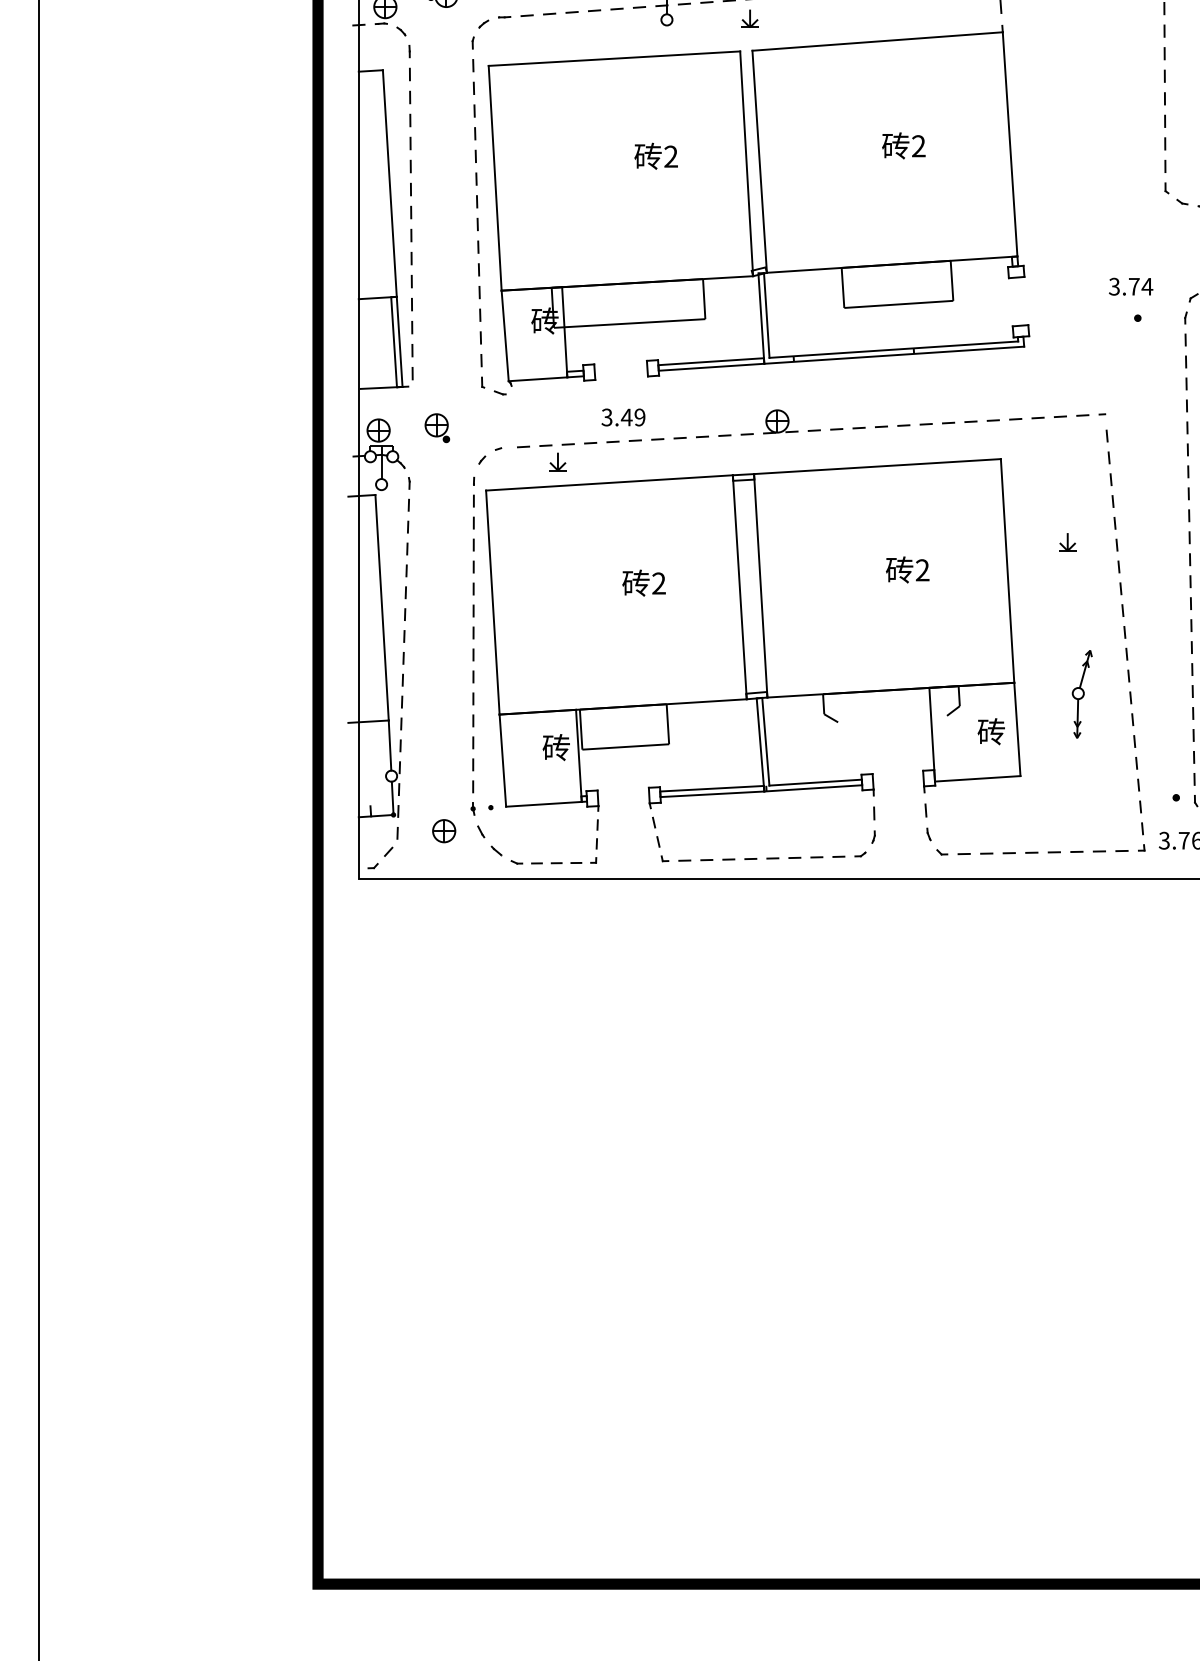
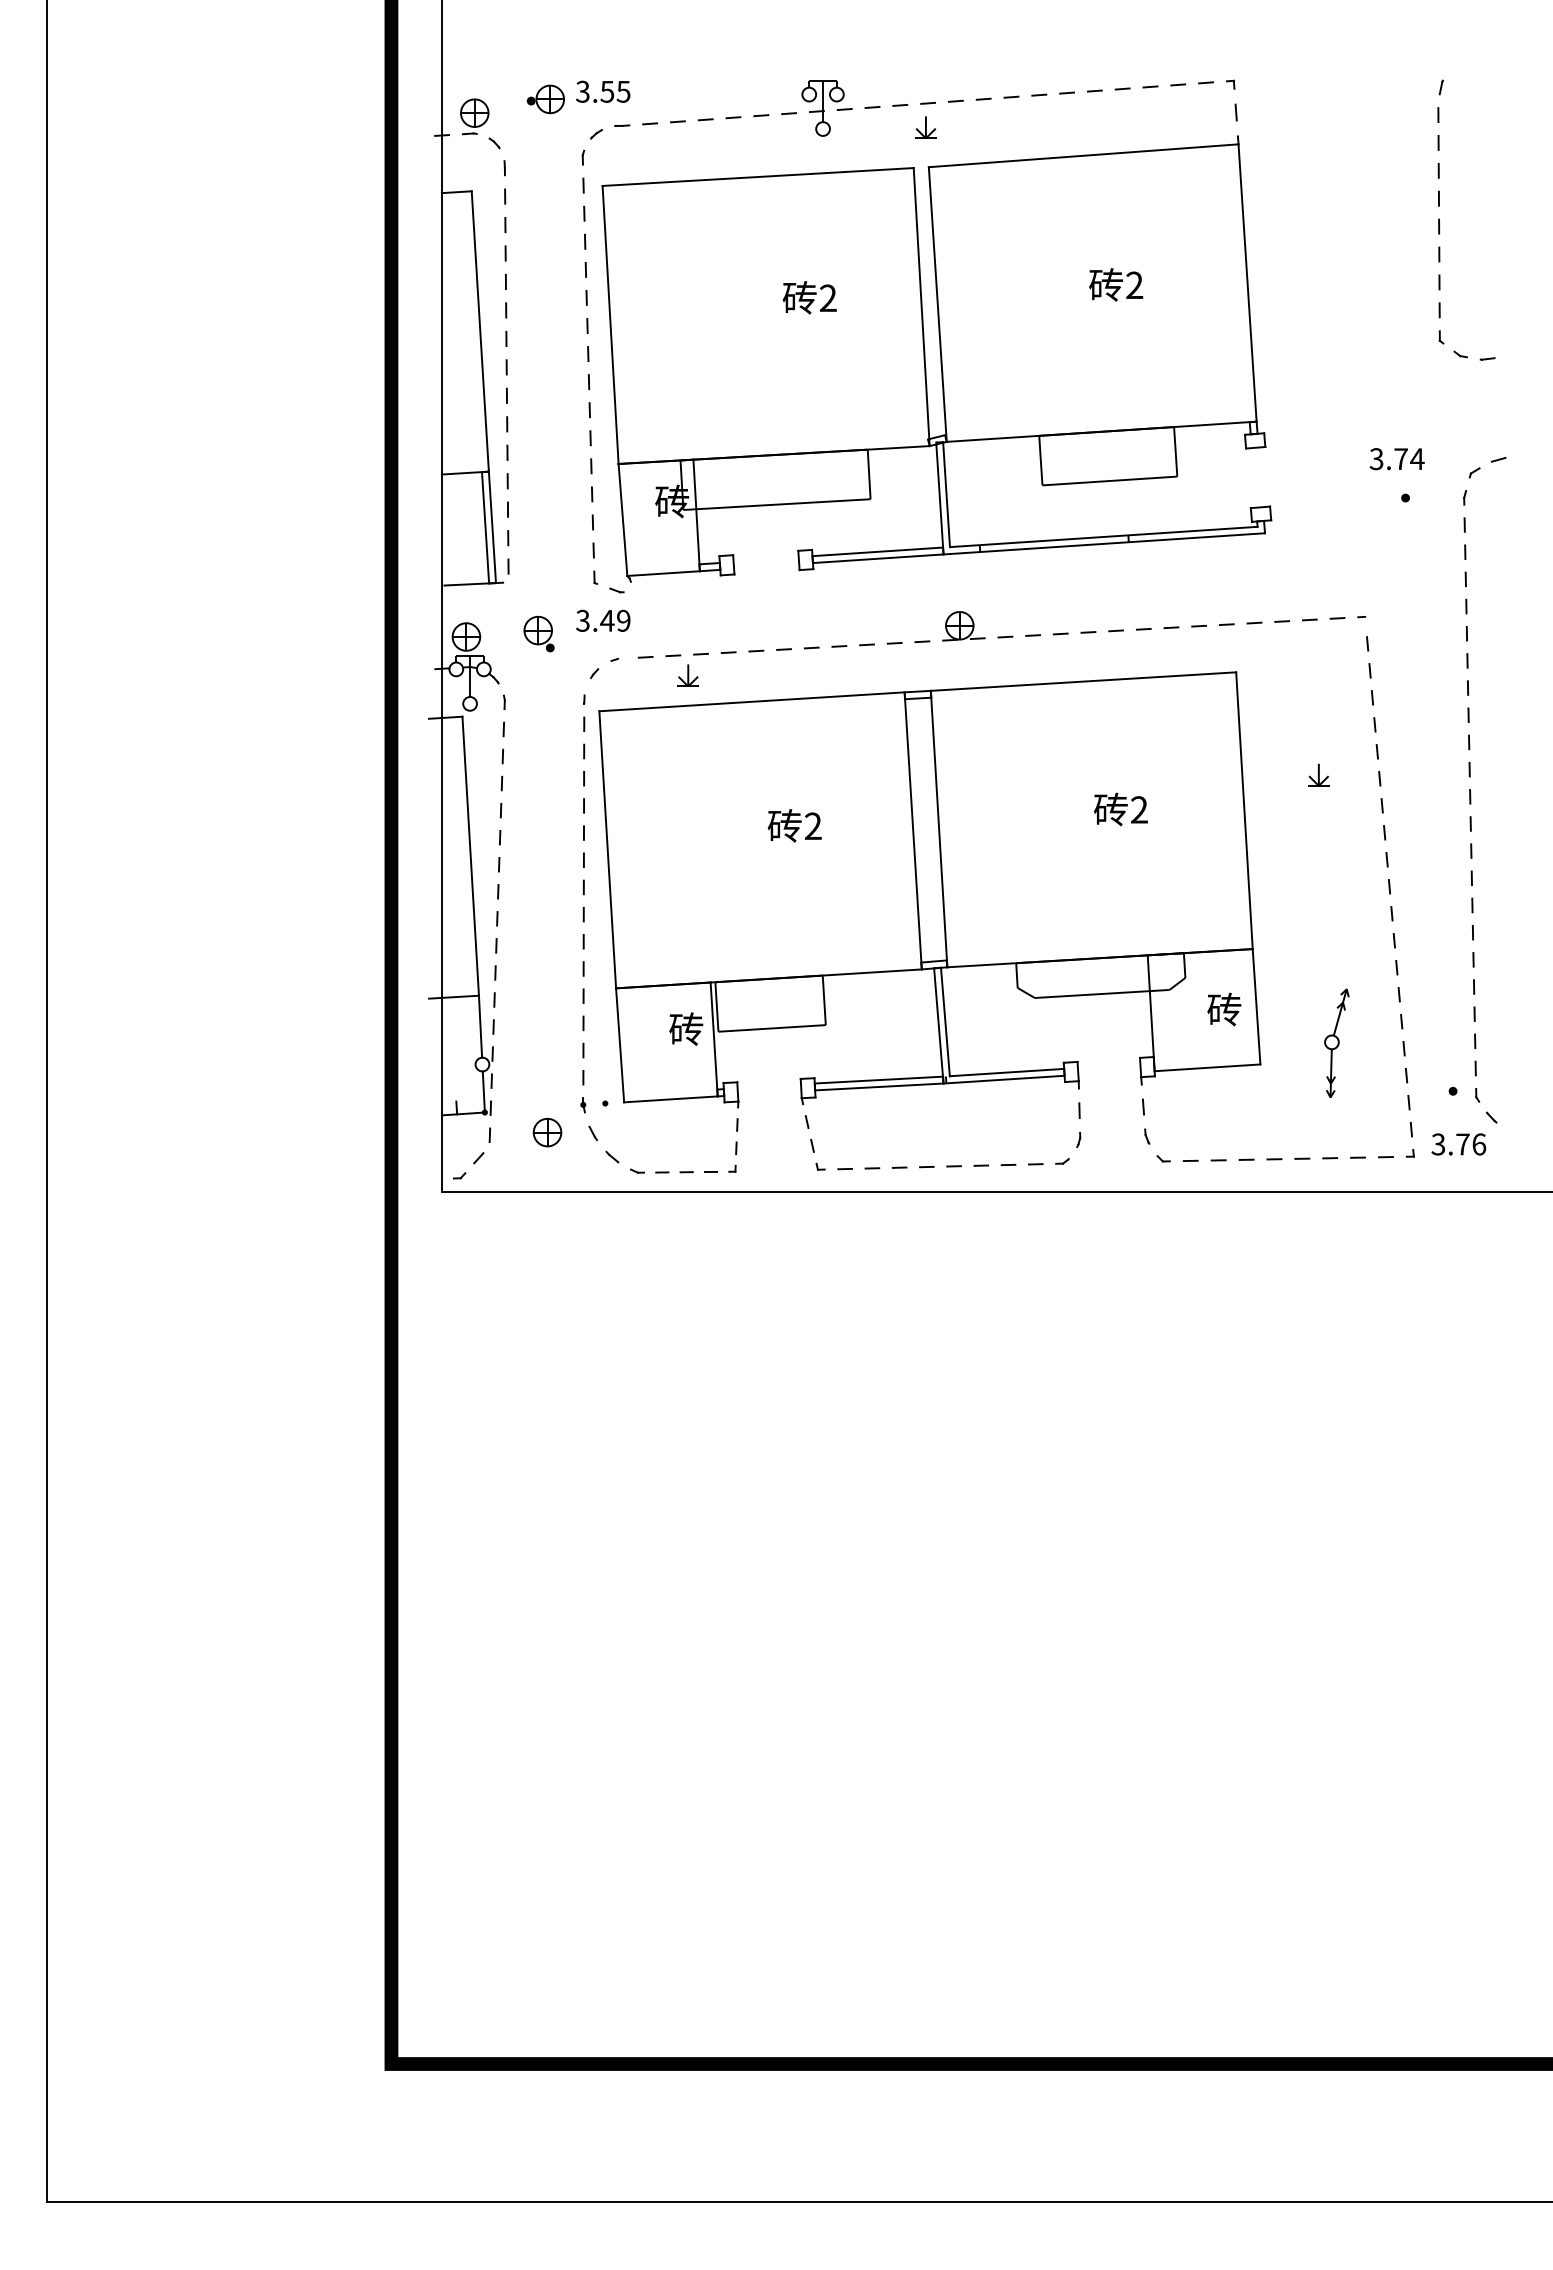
text: (623, 417) -> (603, 620), moved
part: (1082, 693) -> (1336, 1042), moved
line: (892, 718) -> (1101, 993), added

